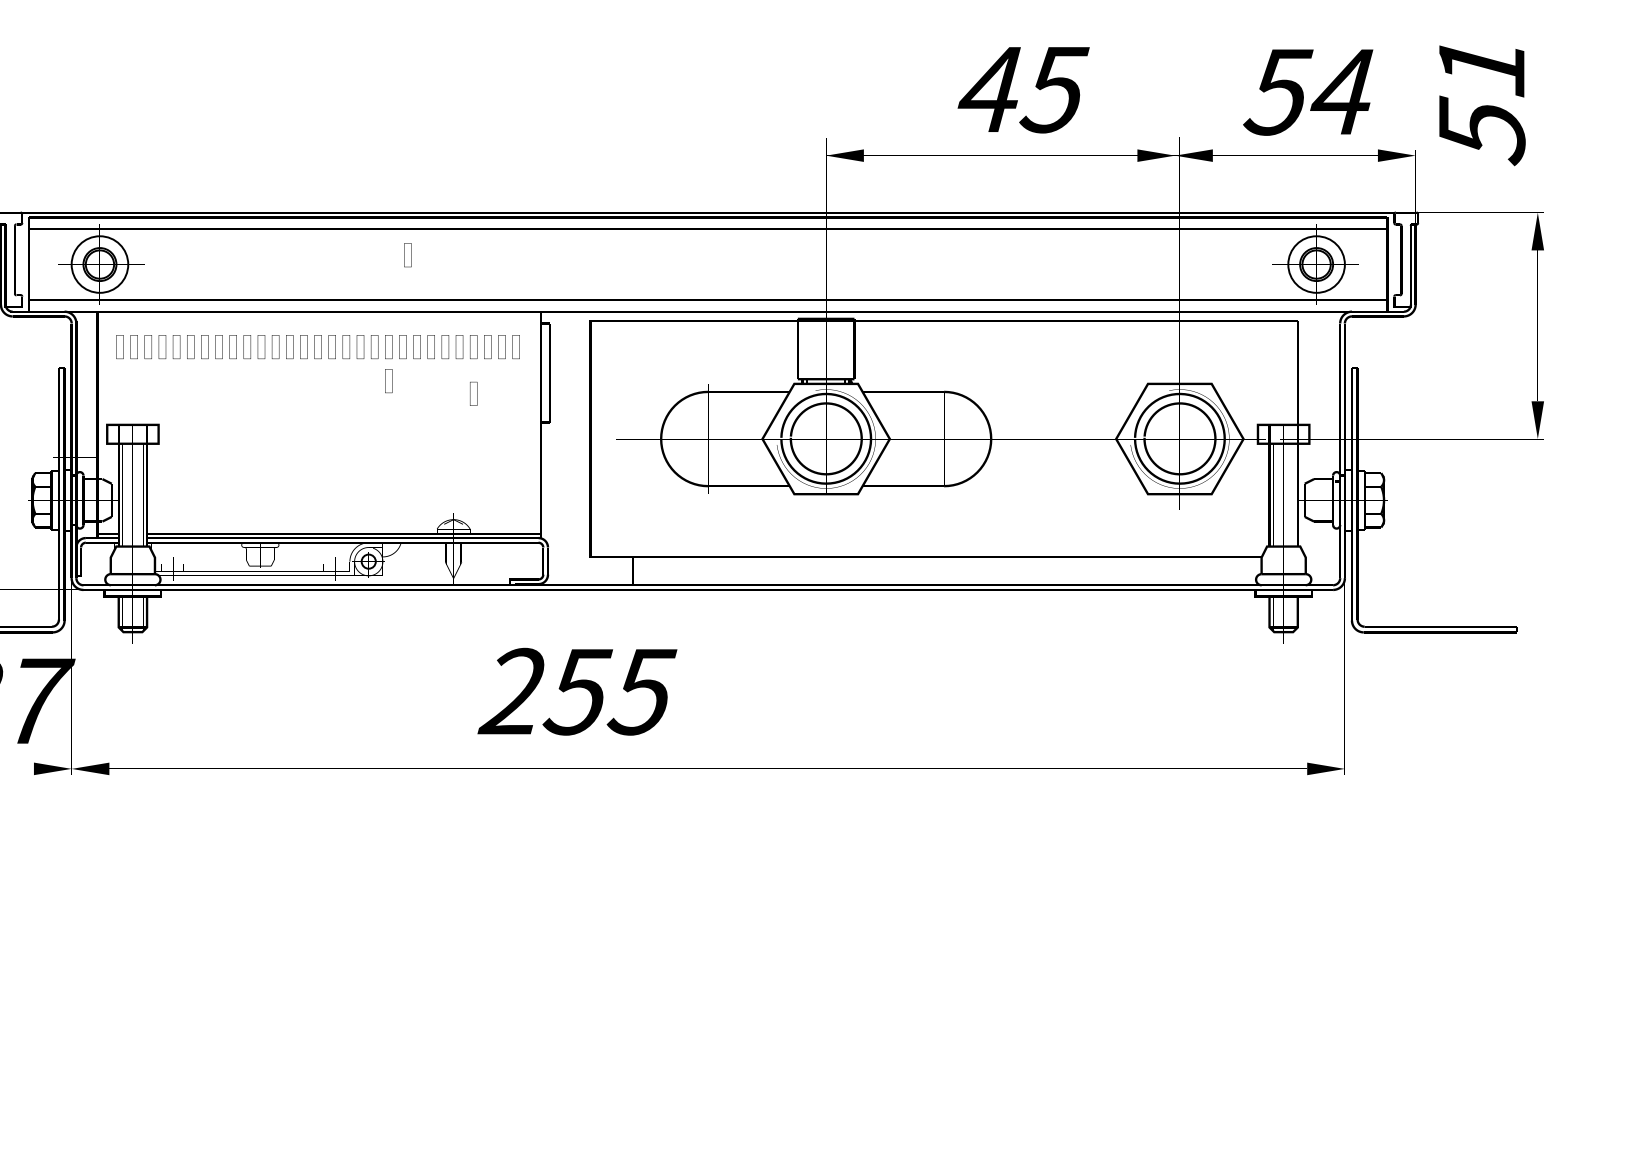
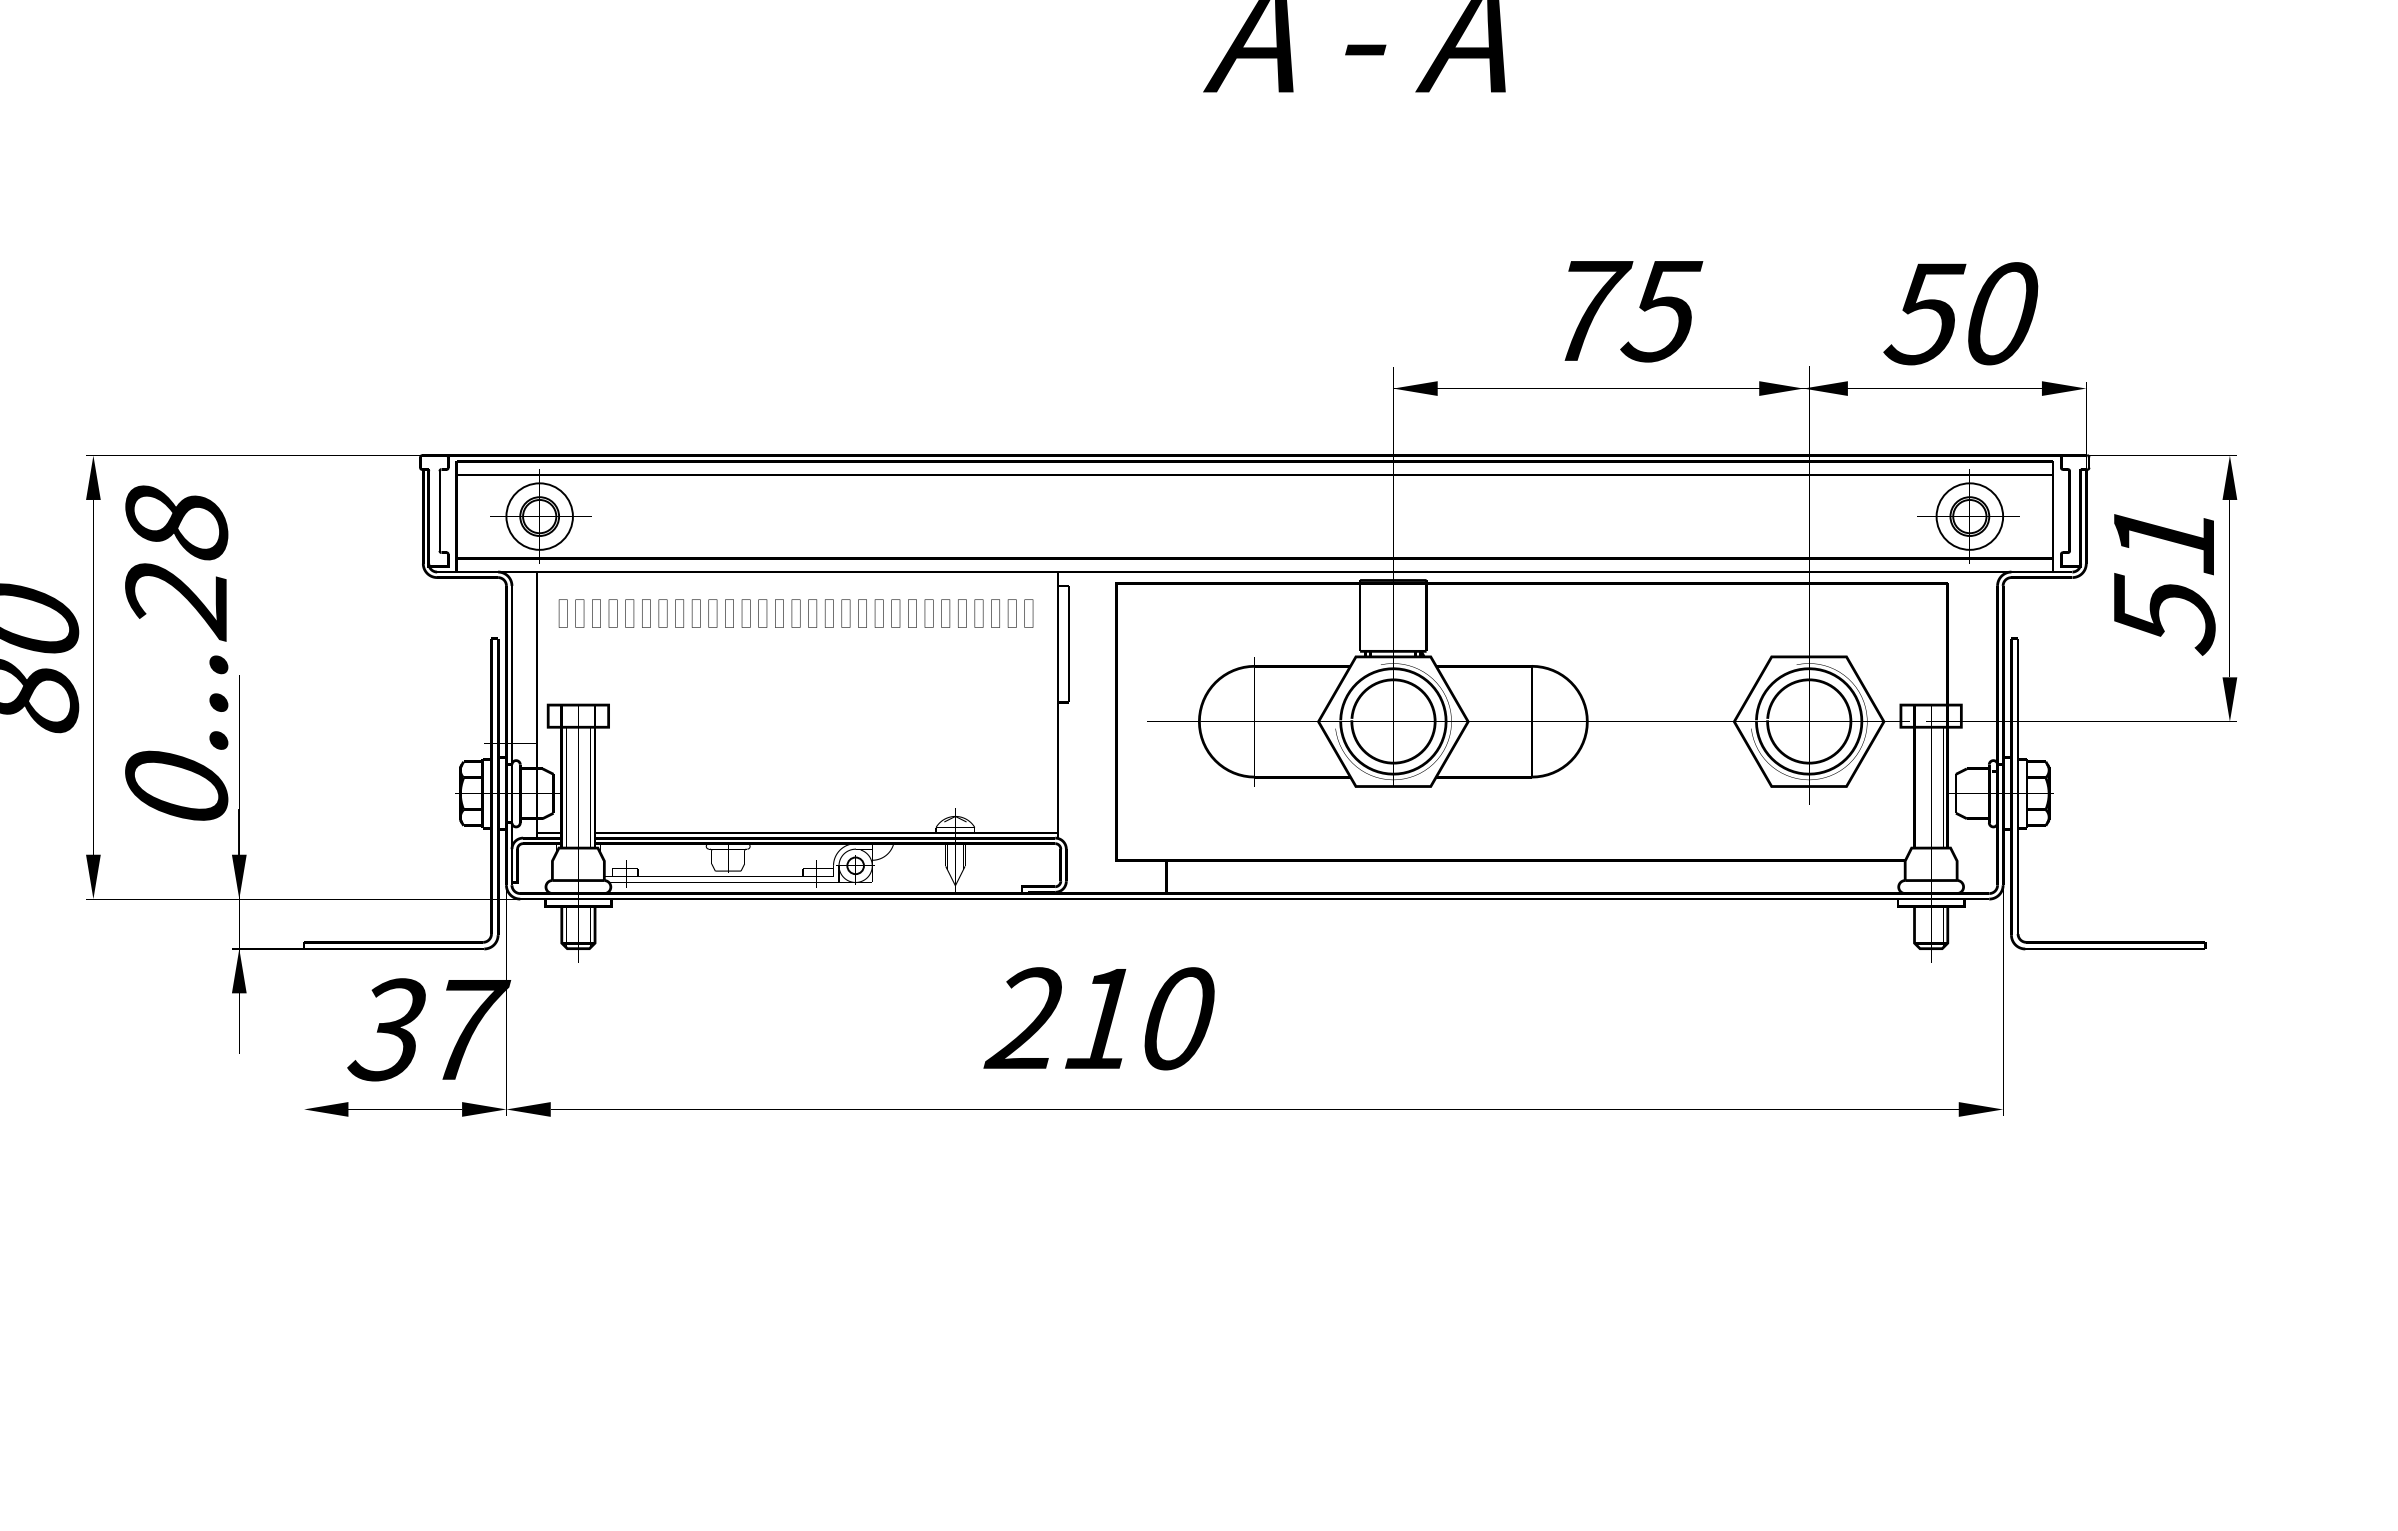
text: (993, 89) -> (1590, 310), 45 -> 75
text: (1342, 91) -> (2000, 313), 54 -> 50
text: (1482, 105) -> (2164, 584), moved
part: (407, 255) -> (901, 505), removed
part: (388, 381) -> (878, 653), removed
part: (473, 393) -> (978, 668), removed
text: (609, 691) -> (1138, 1018), 255 -> 210

